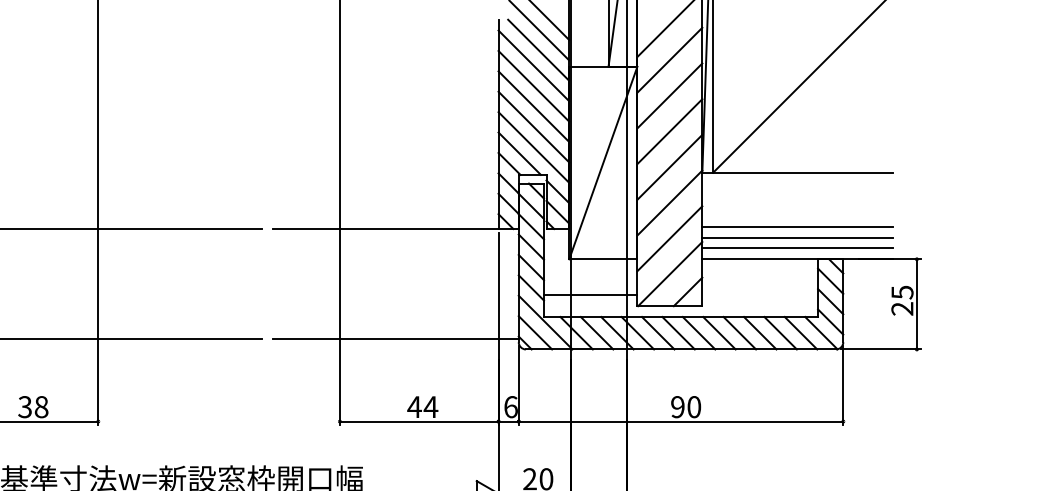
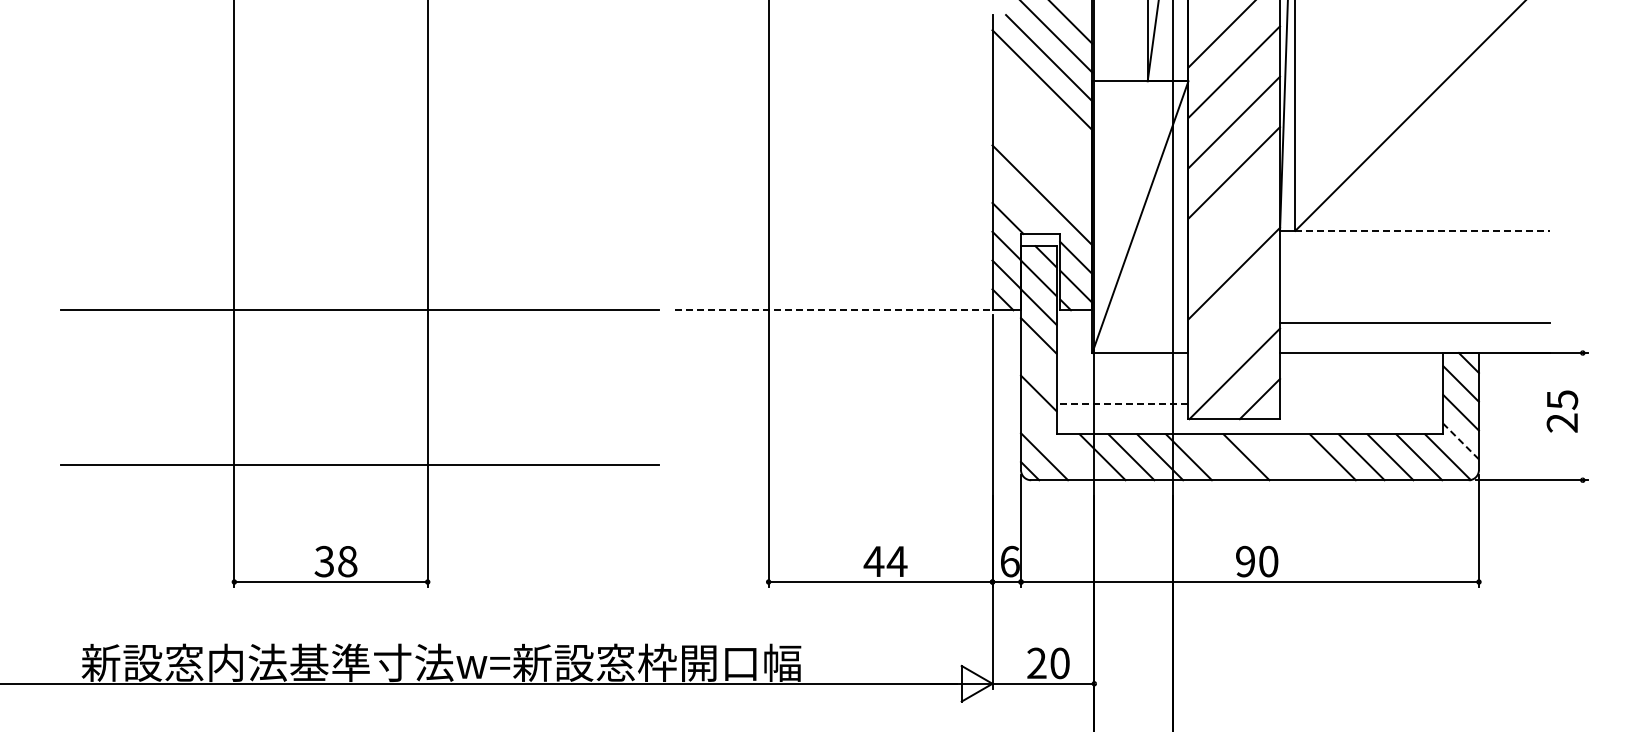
line: (533, 85) -> (1042, 108), removed
line: (533, 106) -> (1042, 137), removed
line: (533, 127) -> (1042, 166), removed
line: (519, 153) -> (1022, 203), removed
line: (670, 167) -> (1234, 223), removed
line: (804, 172) -> (1423, 230), solid -> dashed
line: (797, 227) -> (1414, 307), removed
line: (386, 229) -> (834, 310), solid -> dashed
line: (670, 238) -> (1234, 323), removed
line: (797, 248) -> (1414, 337), removed
line: (531, 267) -> (1038, 364), removed
line: (590, 295) -> (1122, 403), solid -> dashed
line: (916, 304) -> (1582, 416), removed
line: (830, 321) -> (1460, 441), solid -> dashed
line: (545, 322) -> (1058, 442), removed
line: (658, 333) -> (1217, 457), removed
line: (699, 333) -> (1275, 457), removed
line: (719, 333) -> (1304, 457), removed
line: (395, 338) -> (847, 464), removed

